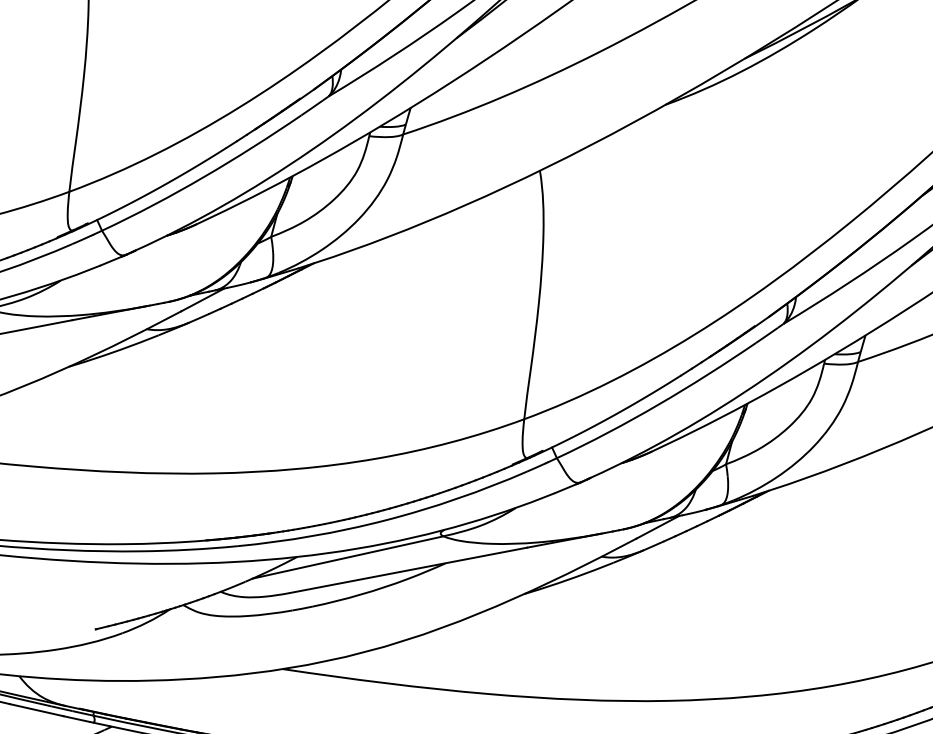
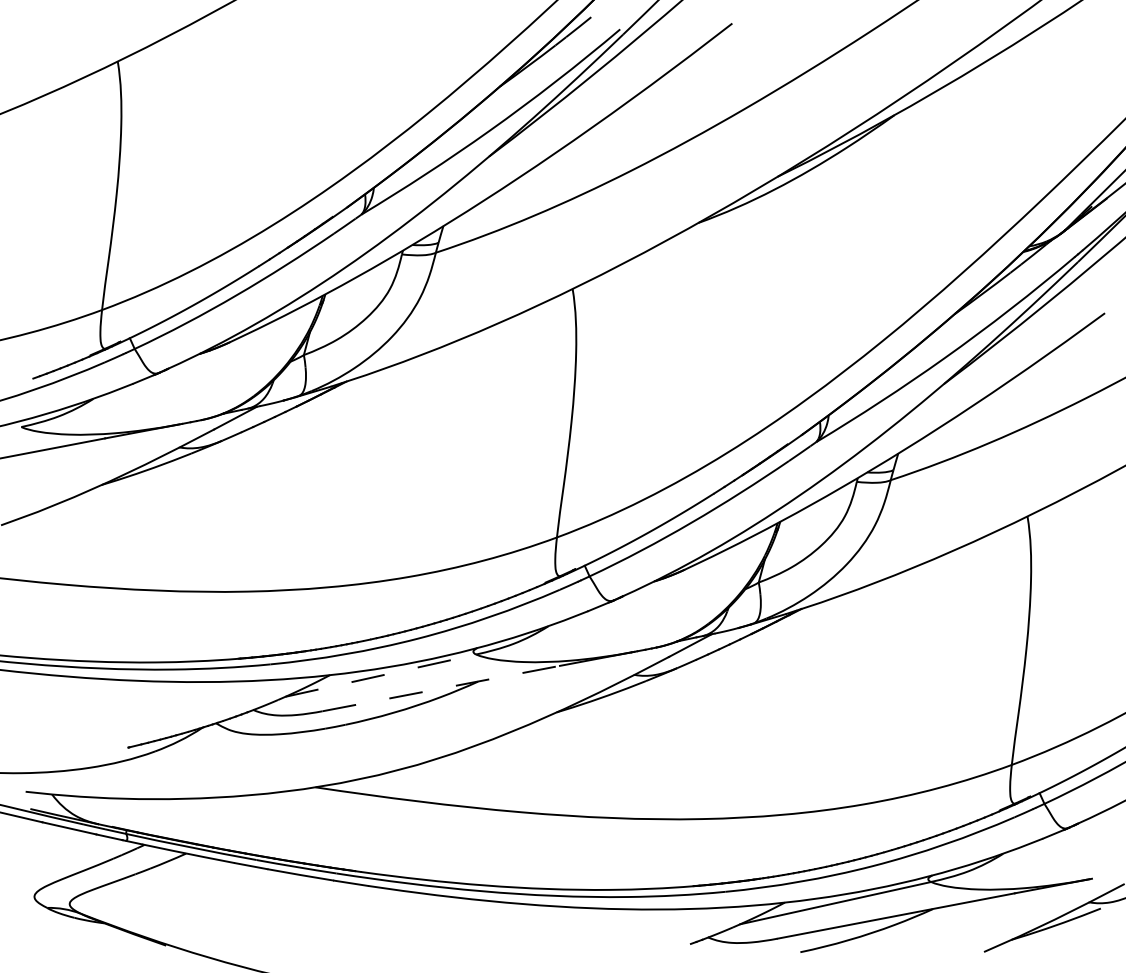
line: (347, 557) -> (380, 675), solid -> dashed
line: (408, 570) -> (441, 688), solid -> dashed

